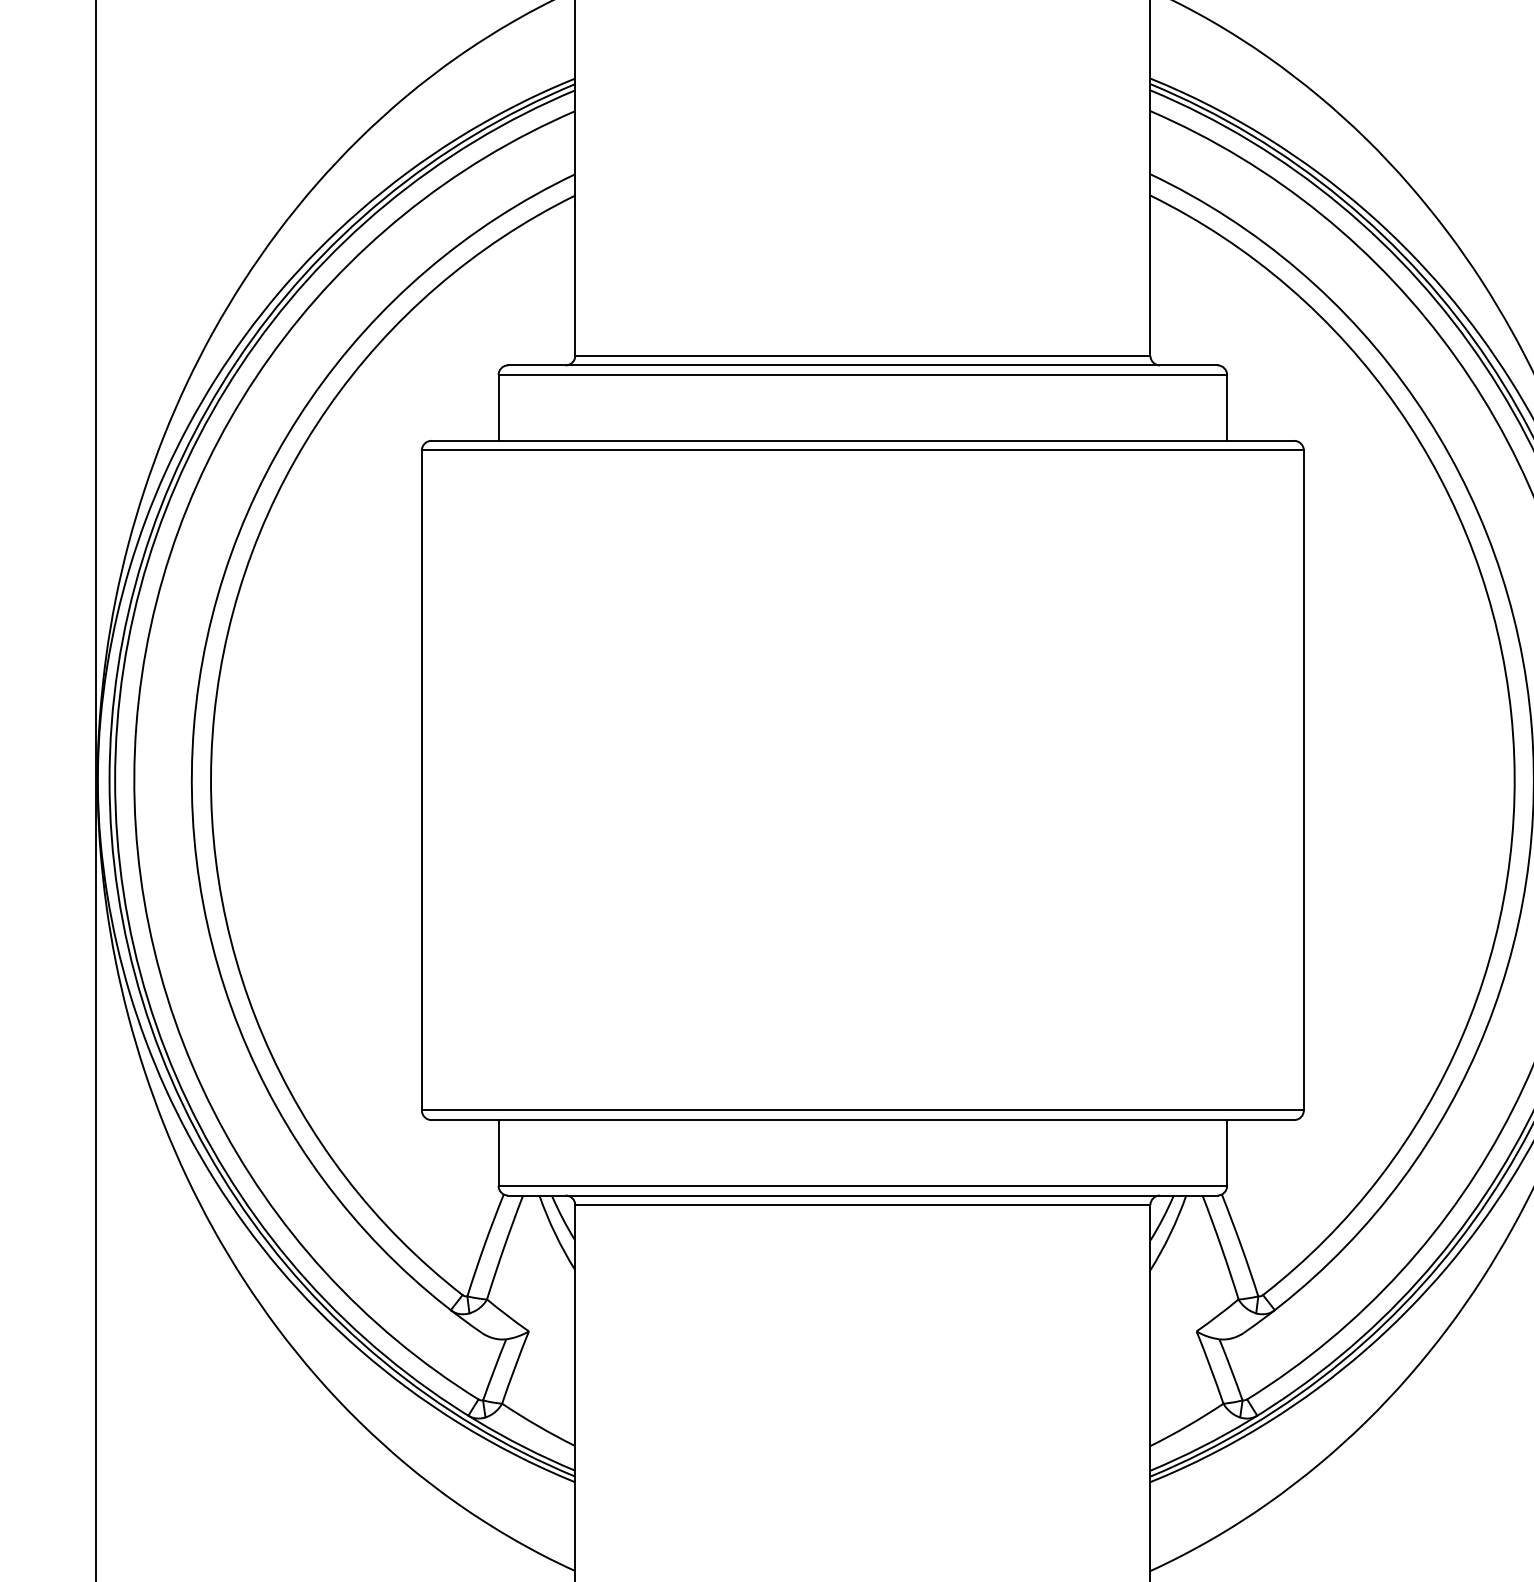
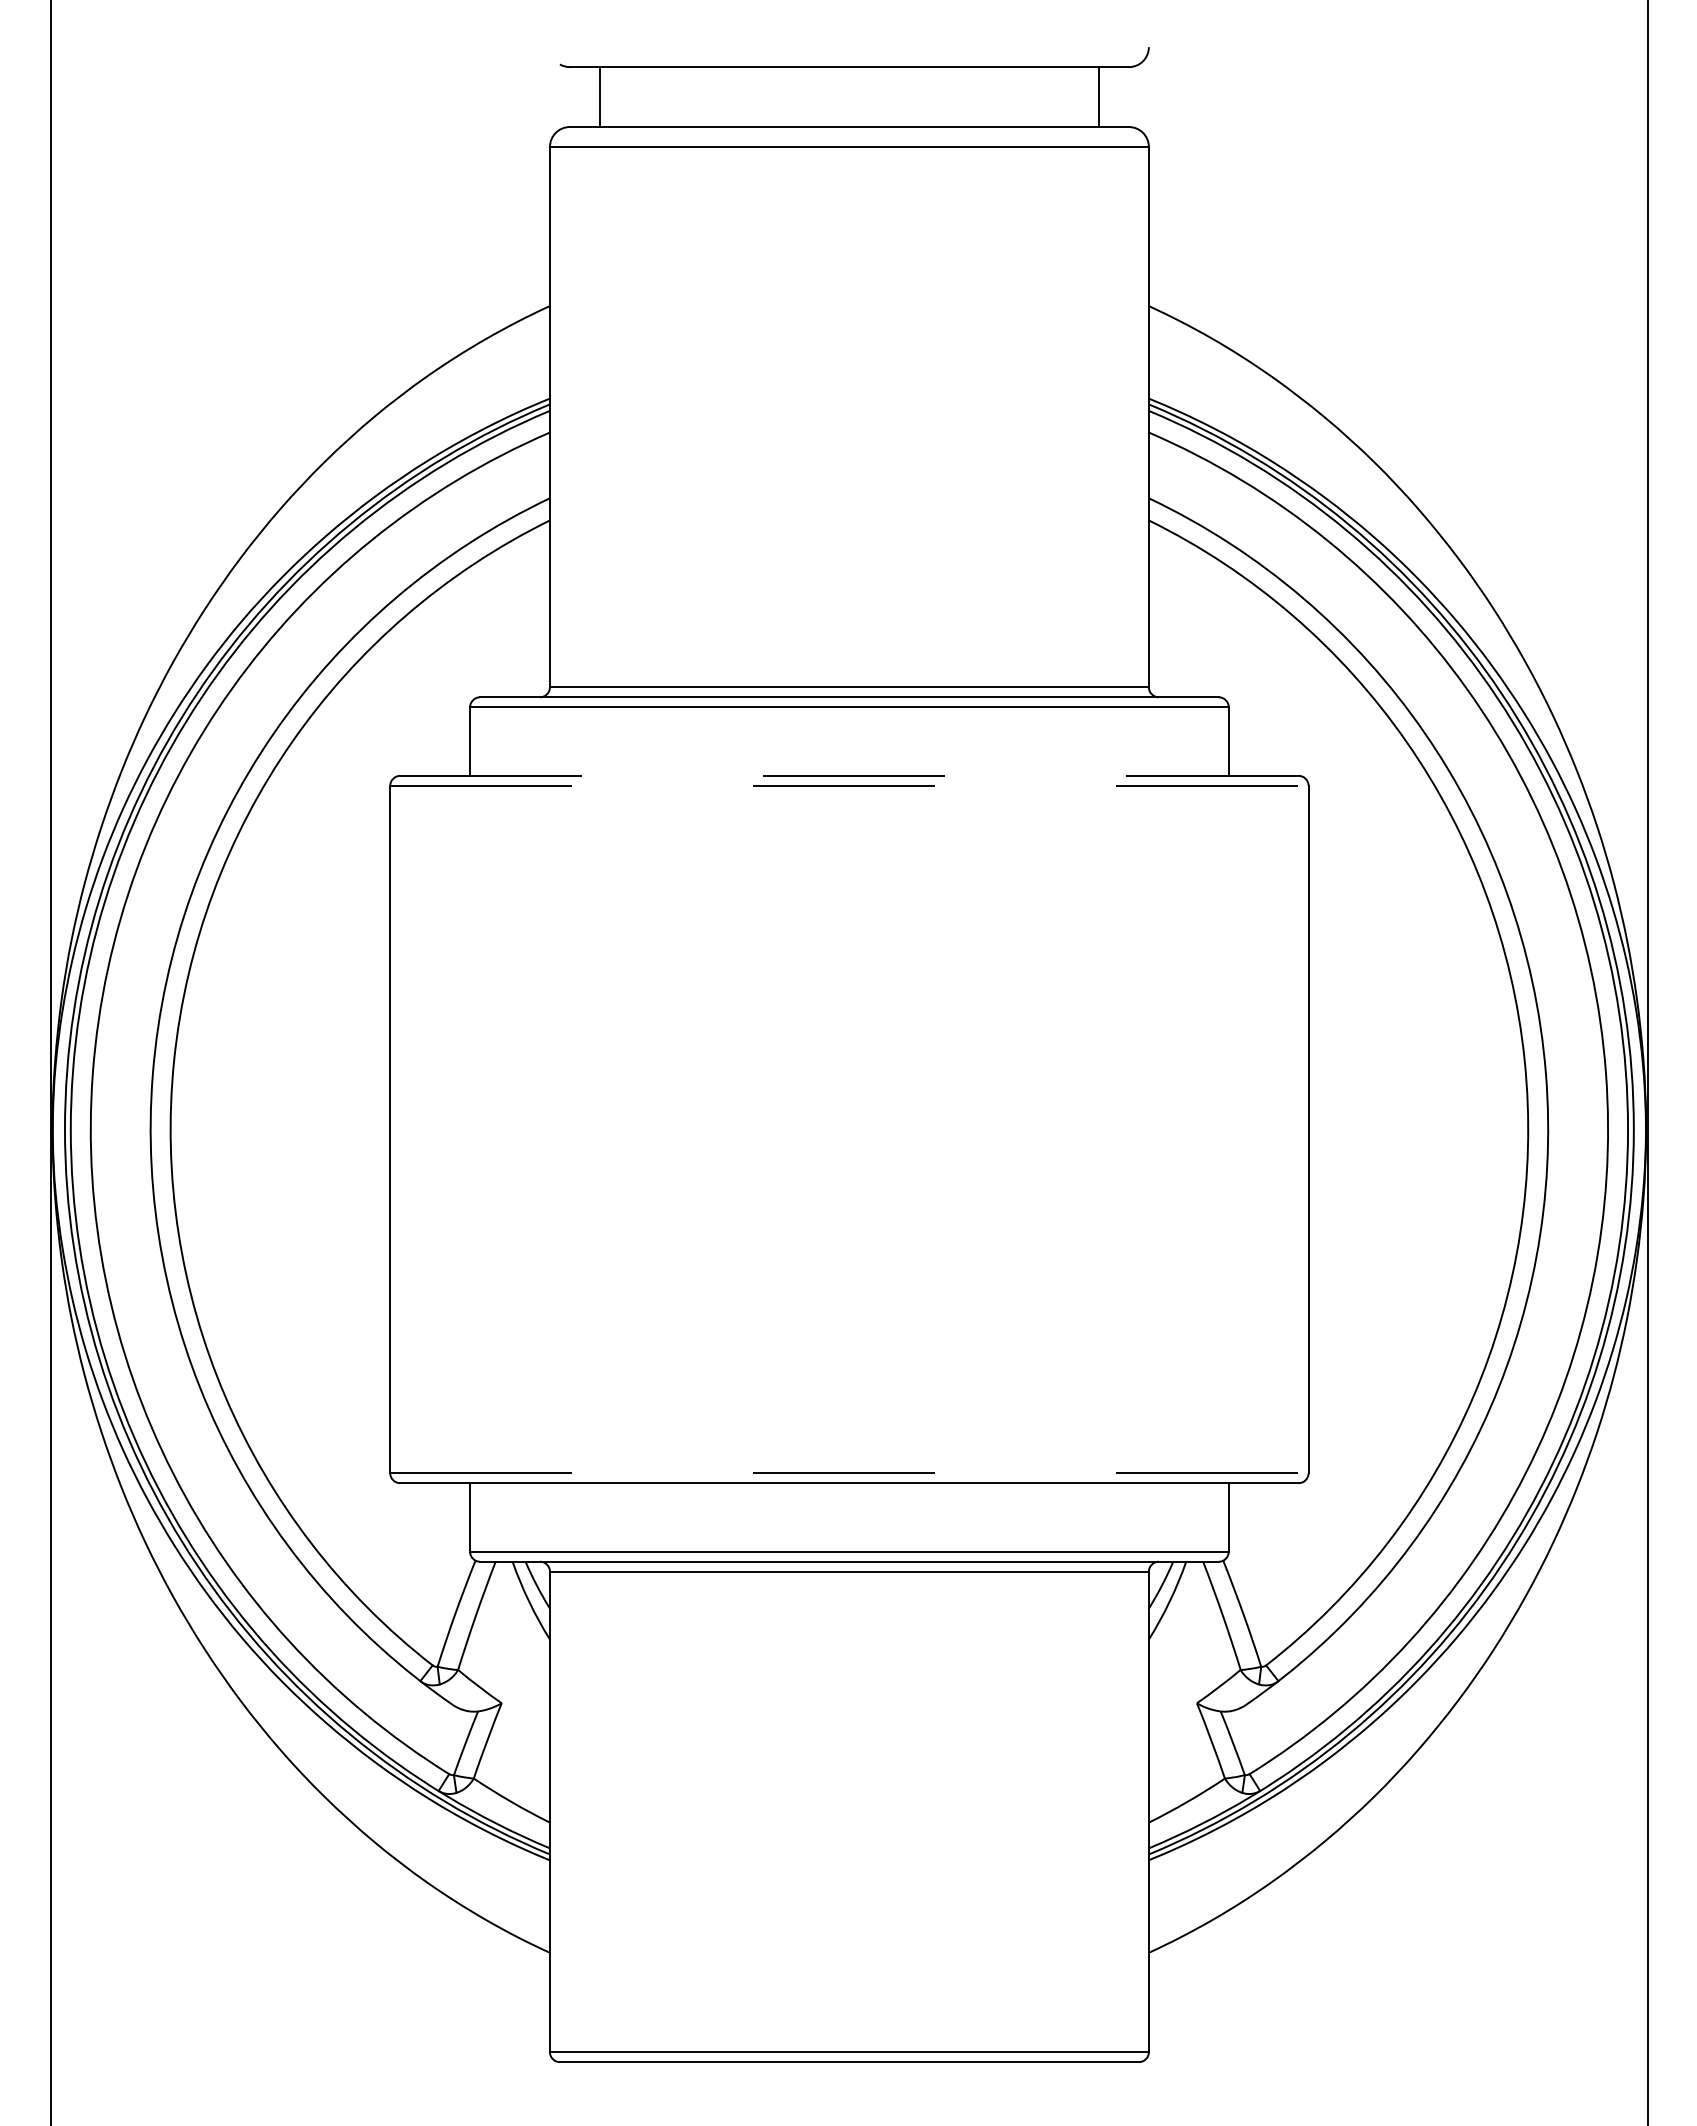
line: (862, 440) -> (849, 775), solid -> dashed
line: (862, 450) -> (849, 785), solid -> dashed
line: (862, 1110) -> (849, 1473), solid -> dashed

